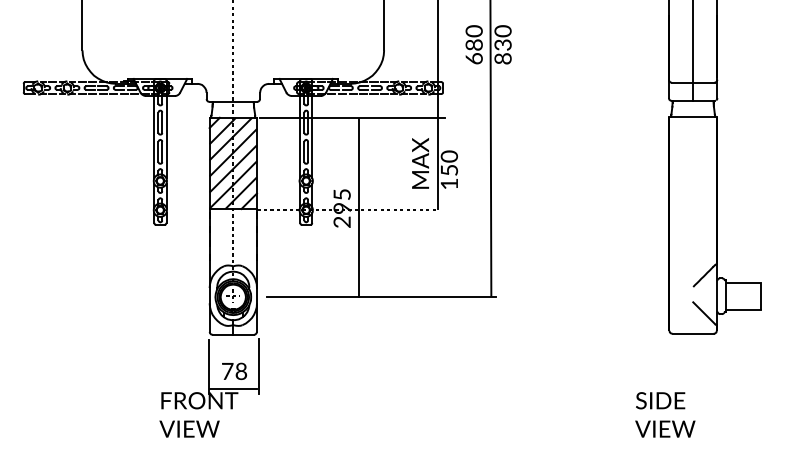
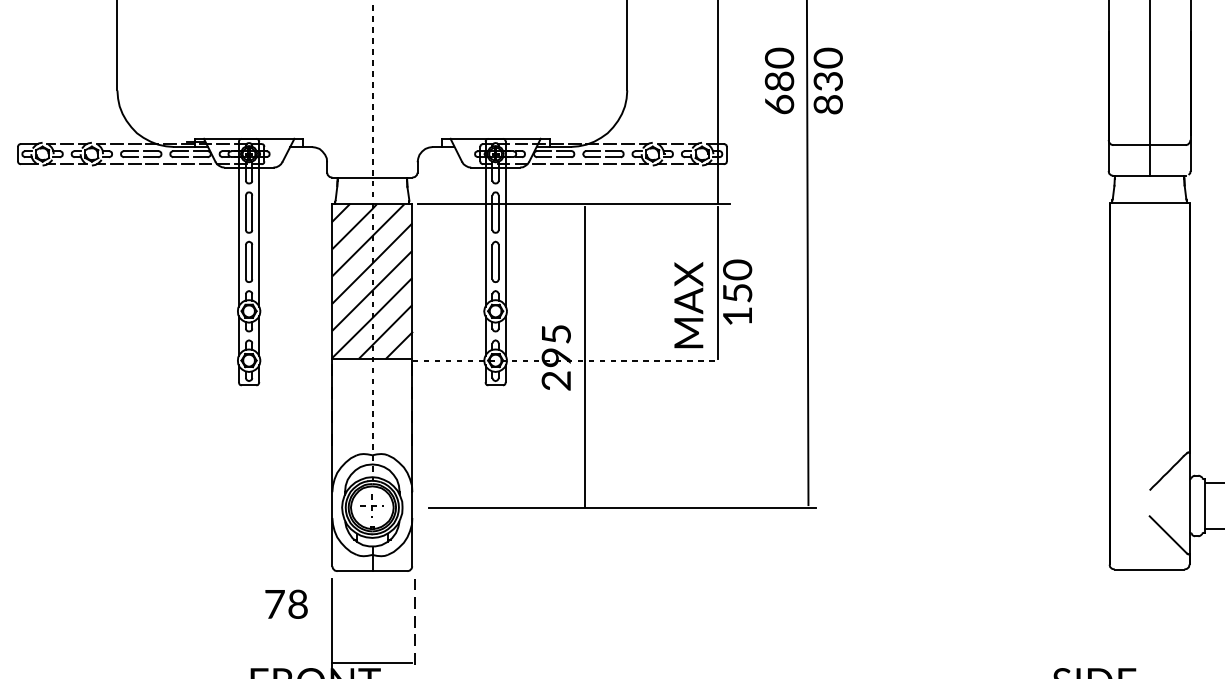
text: (420, 163) -> (688, 305), moved
line: (258, 366) -> (414, 624), solid -> dashed
text: (234, 370) -> (286, 602), moved

